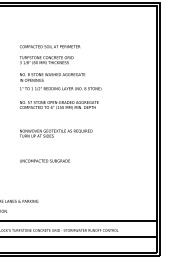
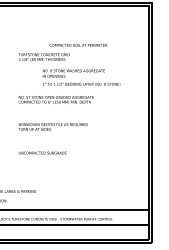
text: (50, 46) -> (78, 45), moved
text: (60, 81) -> (81, 77), moved

